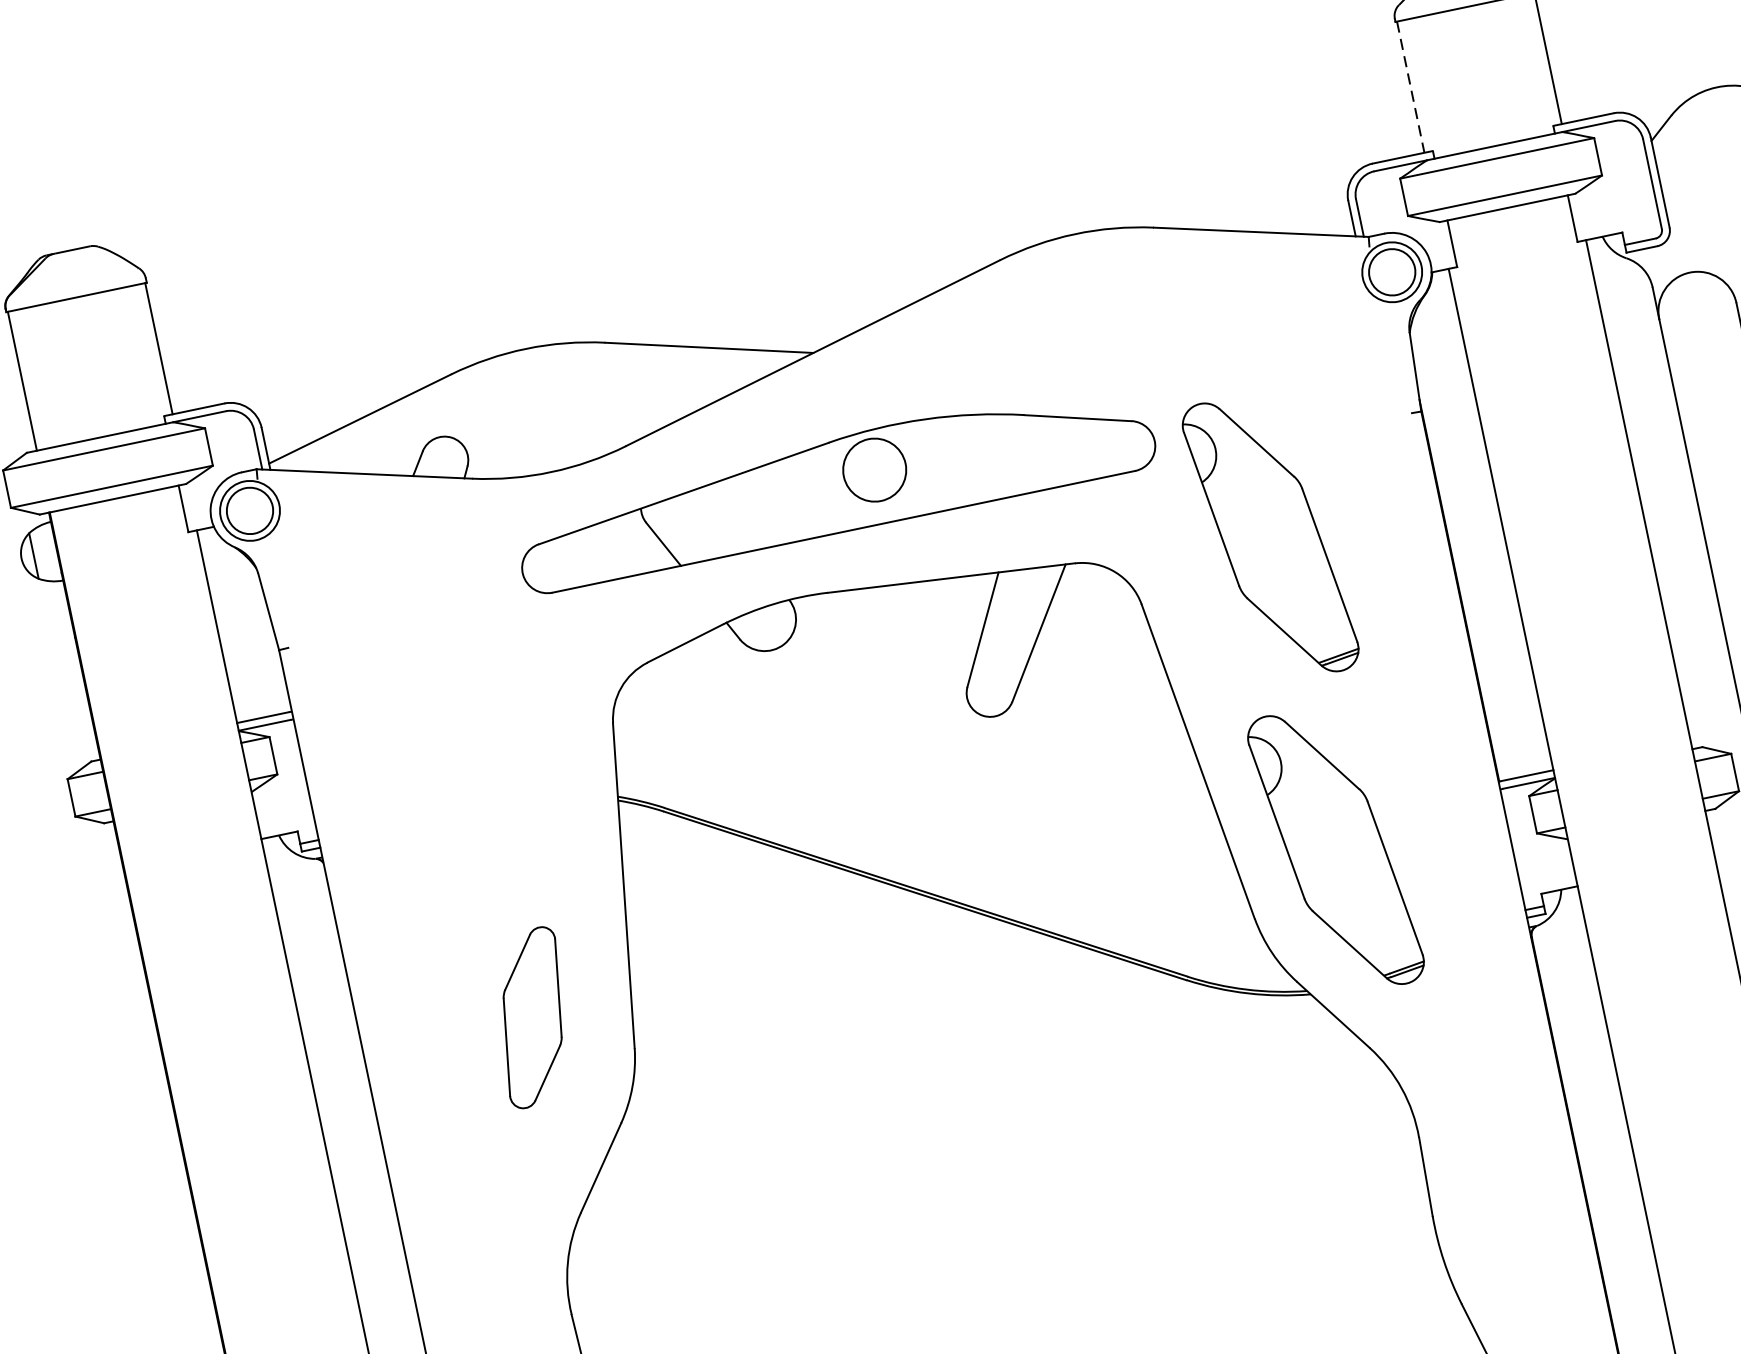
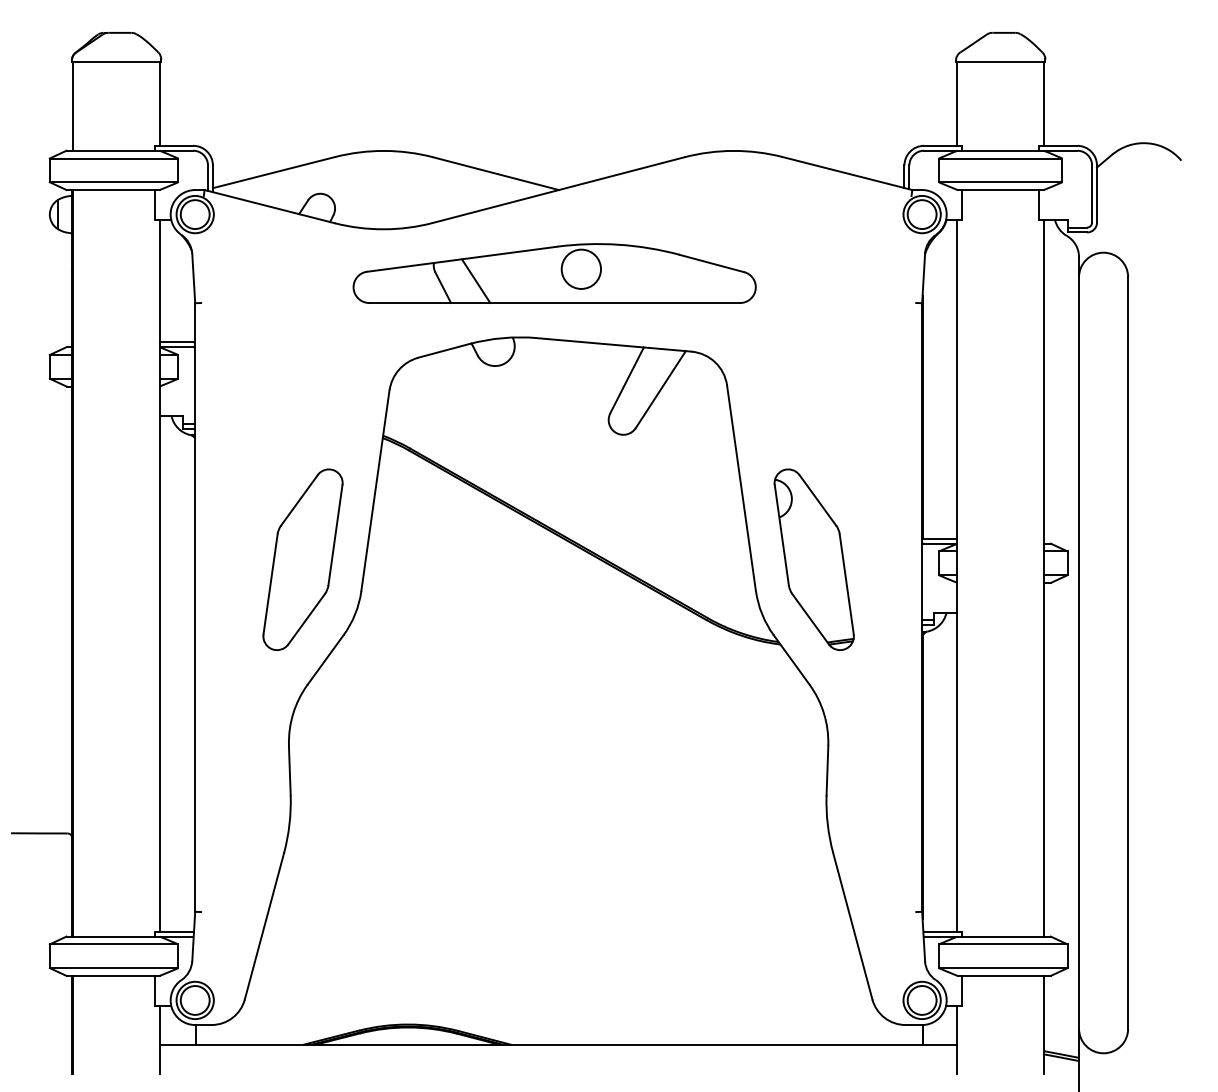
line: (1411, 87) -> (957, 104), dashed -> solid
line: (712, 524) -> (475, 281), added
part: (1269, 537) -> (813, 360), removed
part: (531, 1017) -> (302, 559), size x1.67

